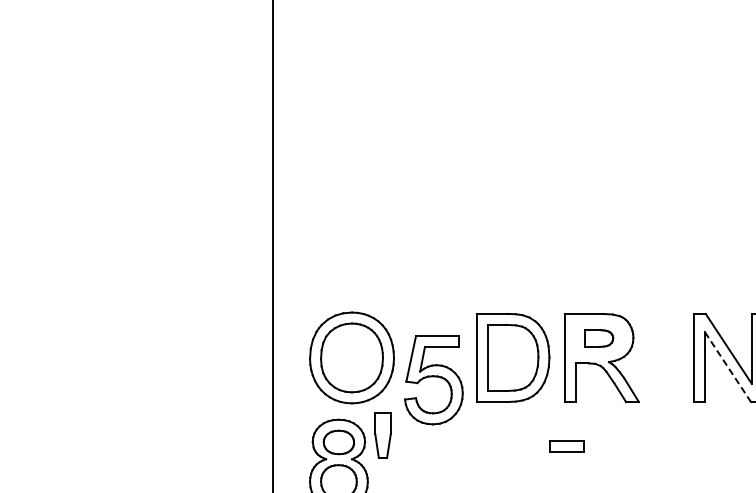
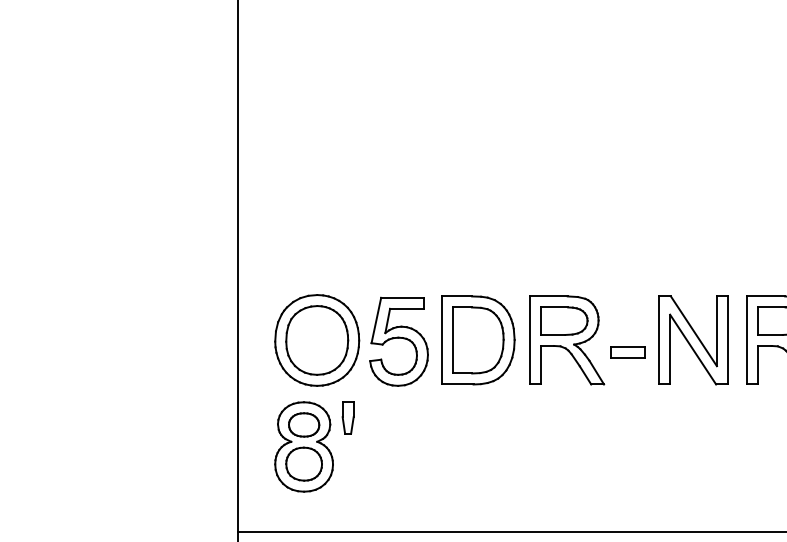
part: (599, 337) -> (564, 320), size x1.67
line: (728, 366) -> (693, 349), dashed -> solid
part: (433, 379) -> (398, 341), moved
part: (382, 434) -> (347, 417), size x0.71
part: (566, 445) -> (627, 352), moved

